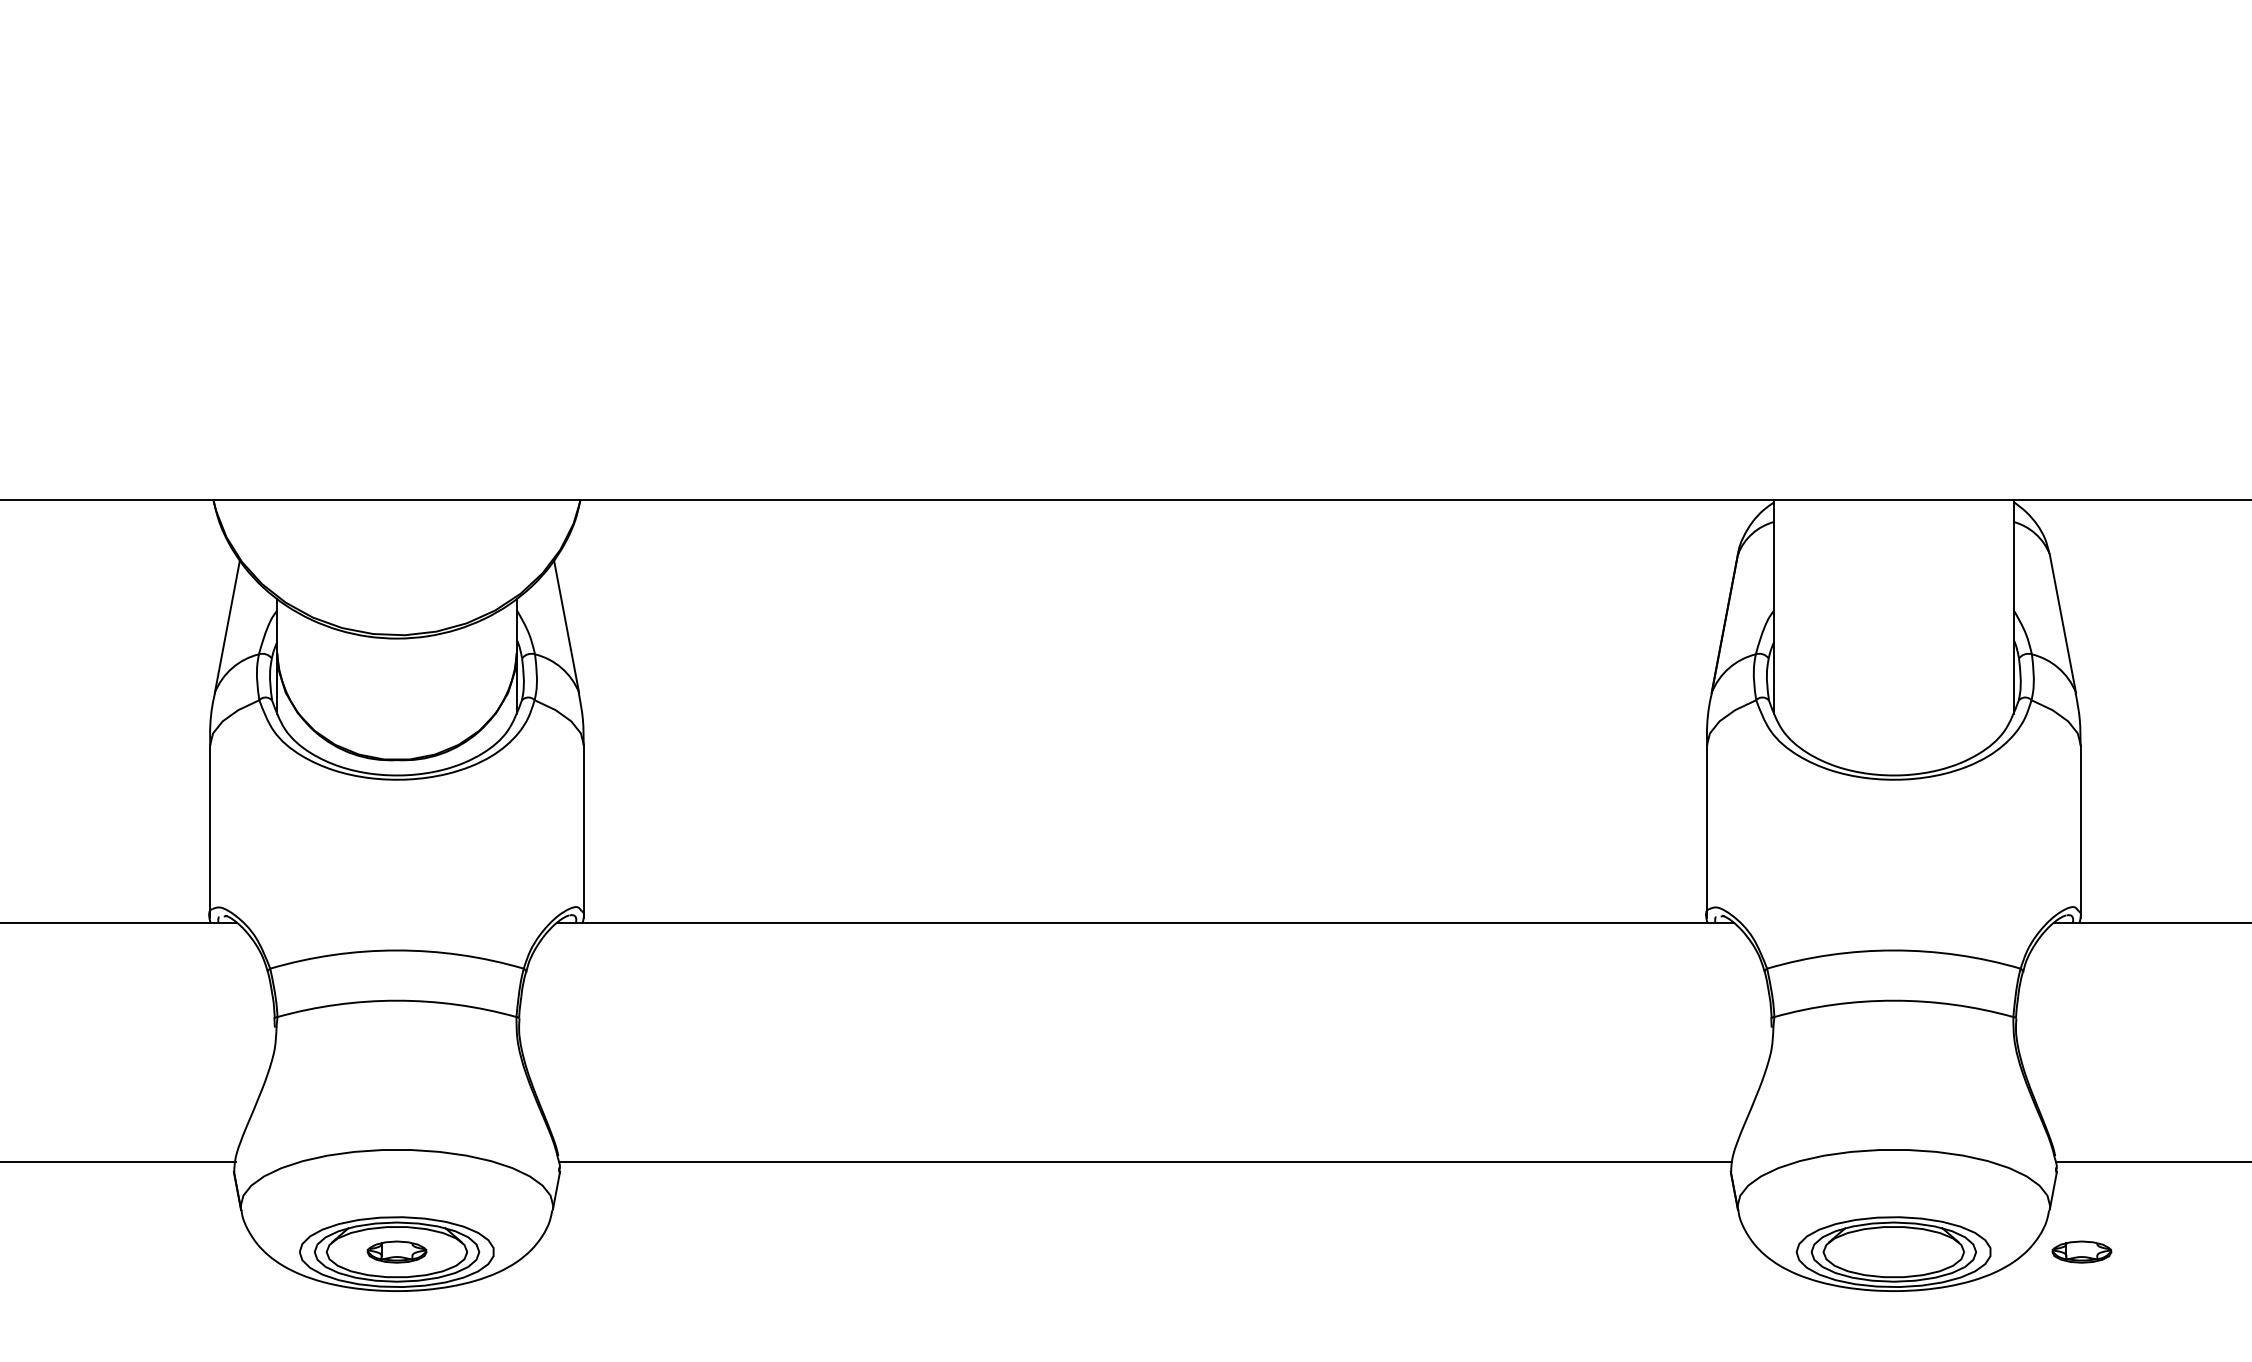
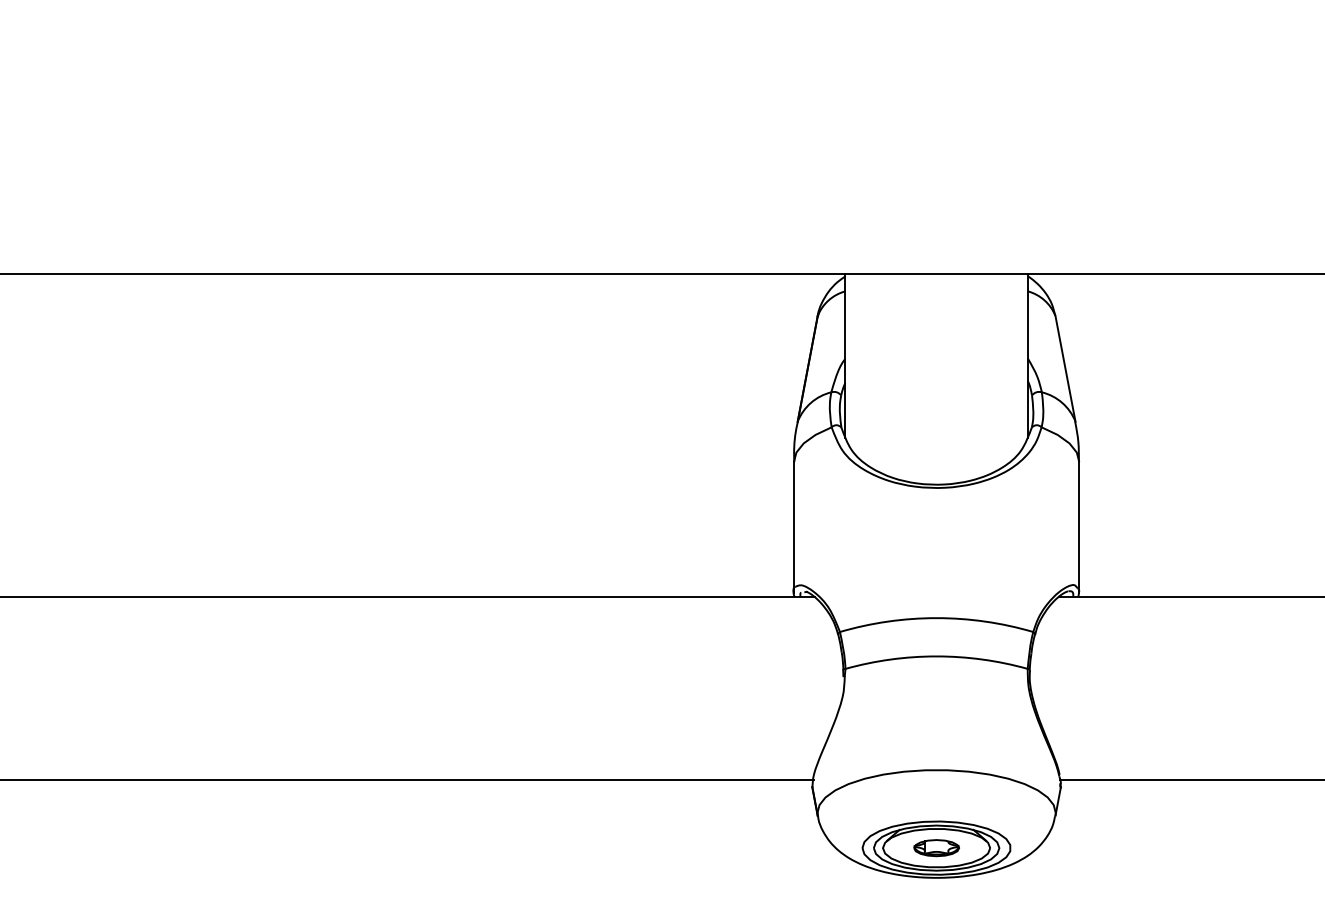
part: (2081, 1251) -> (936, 847), moved

